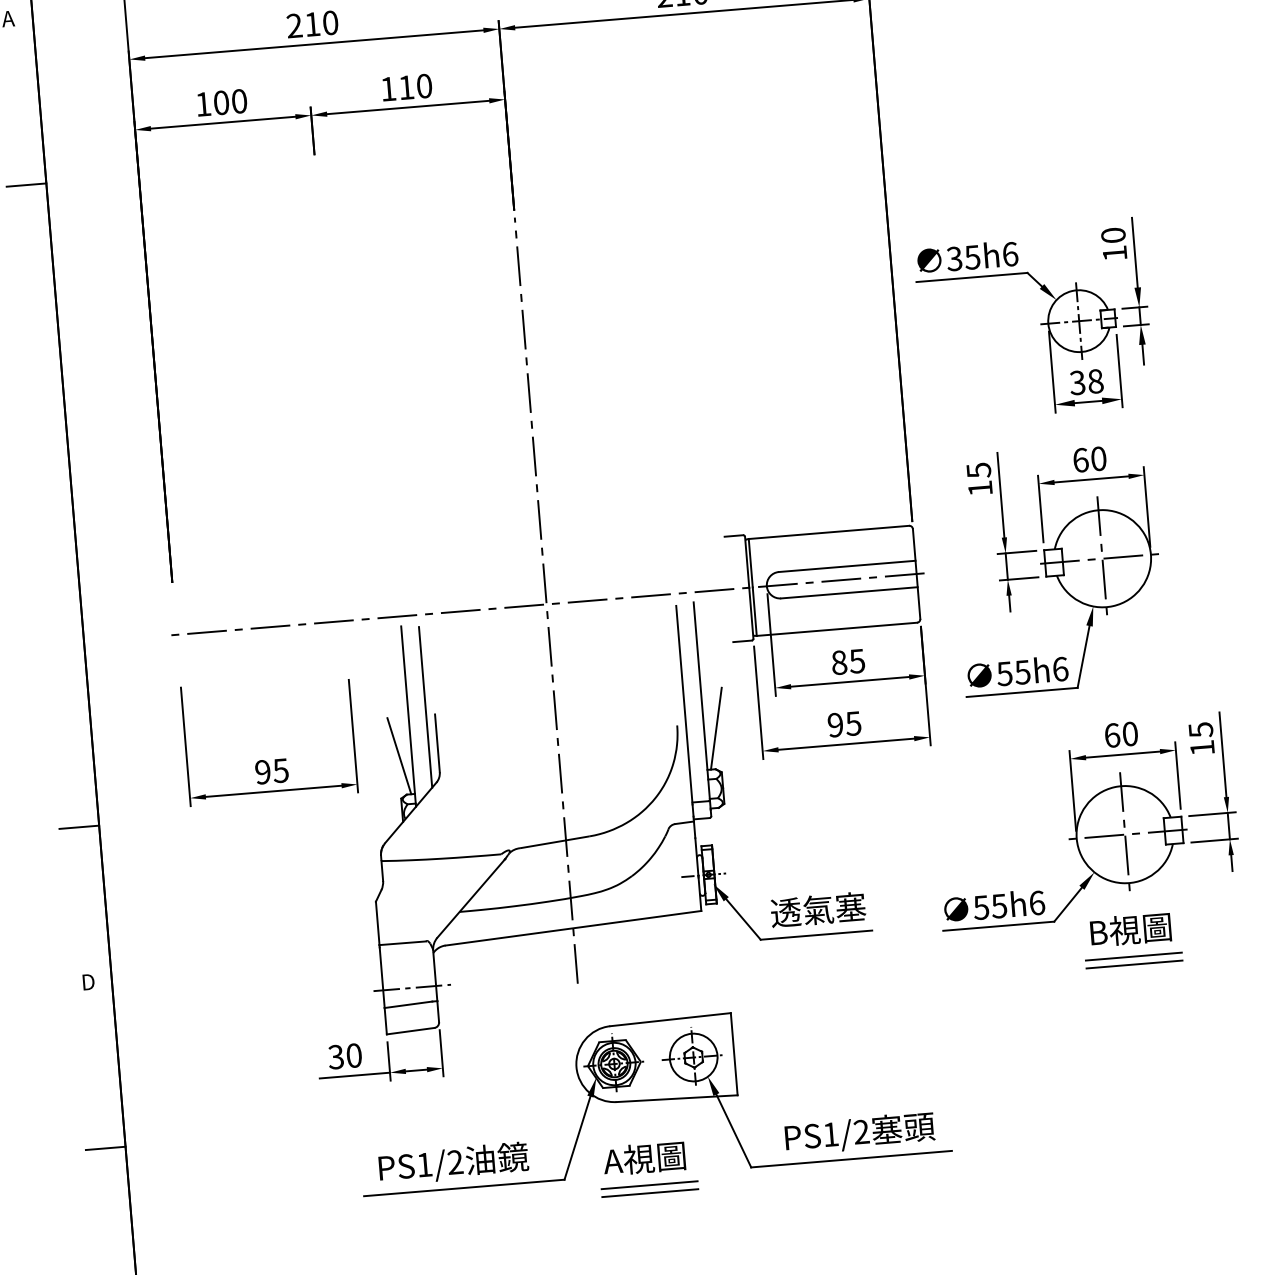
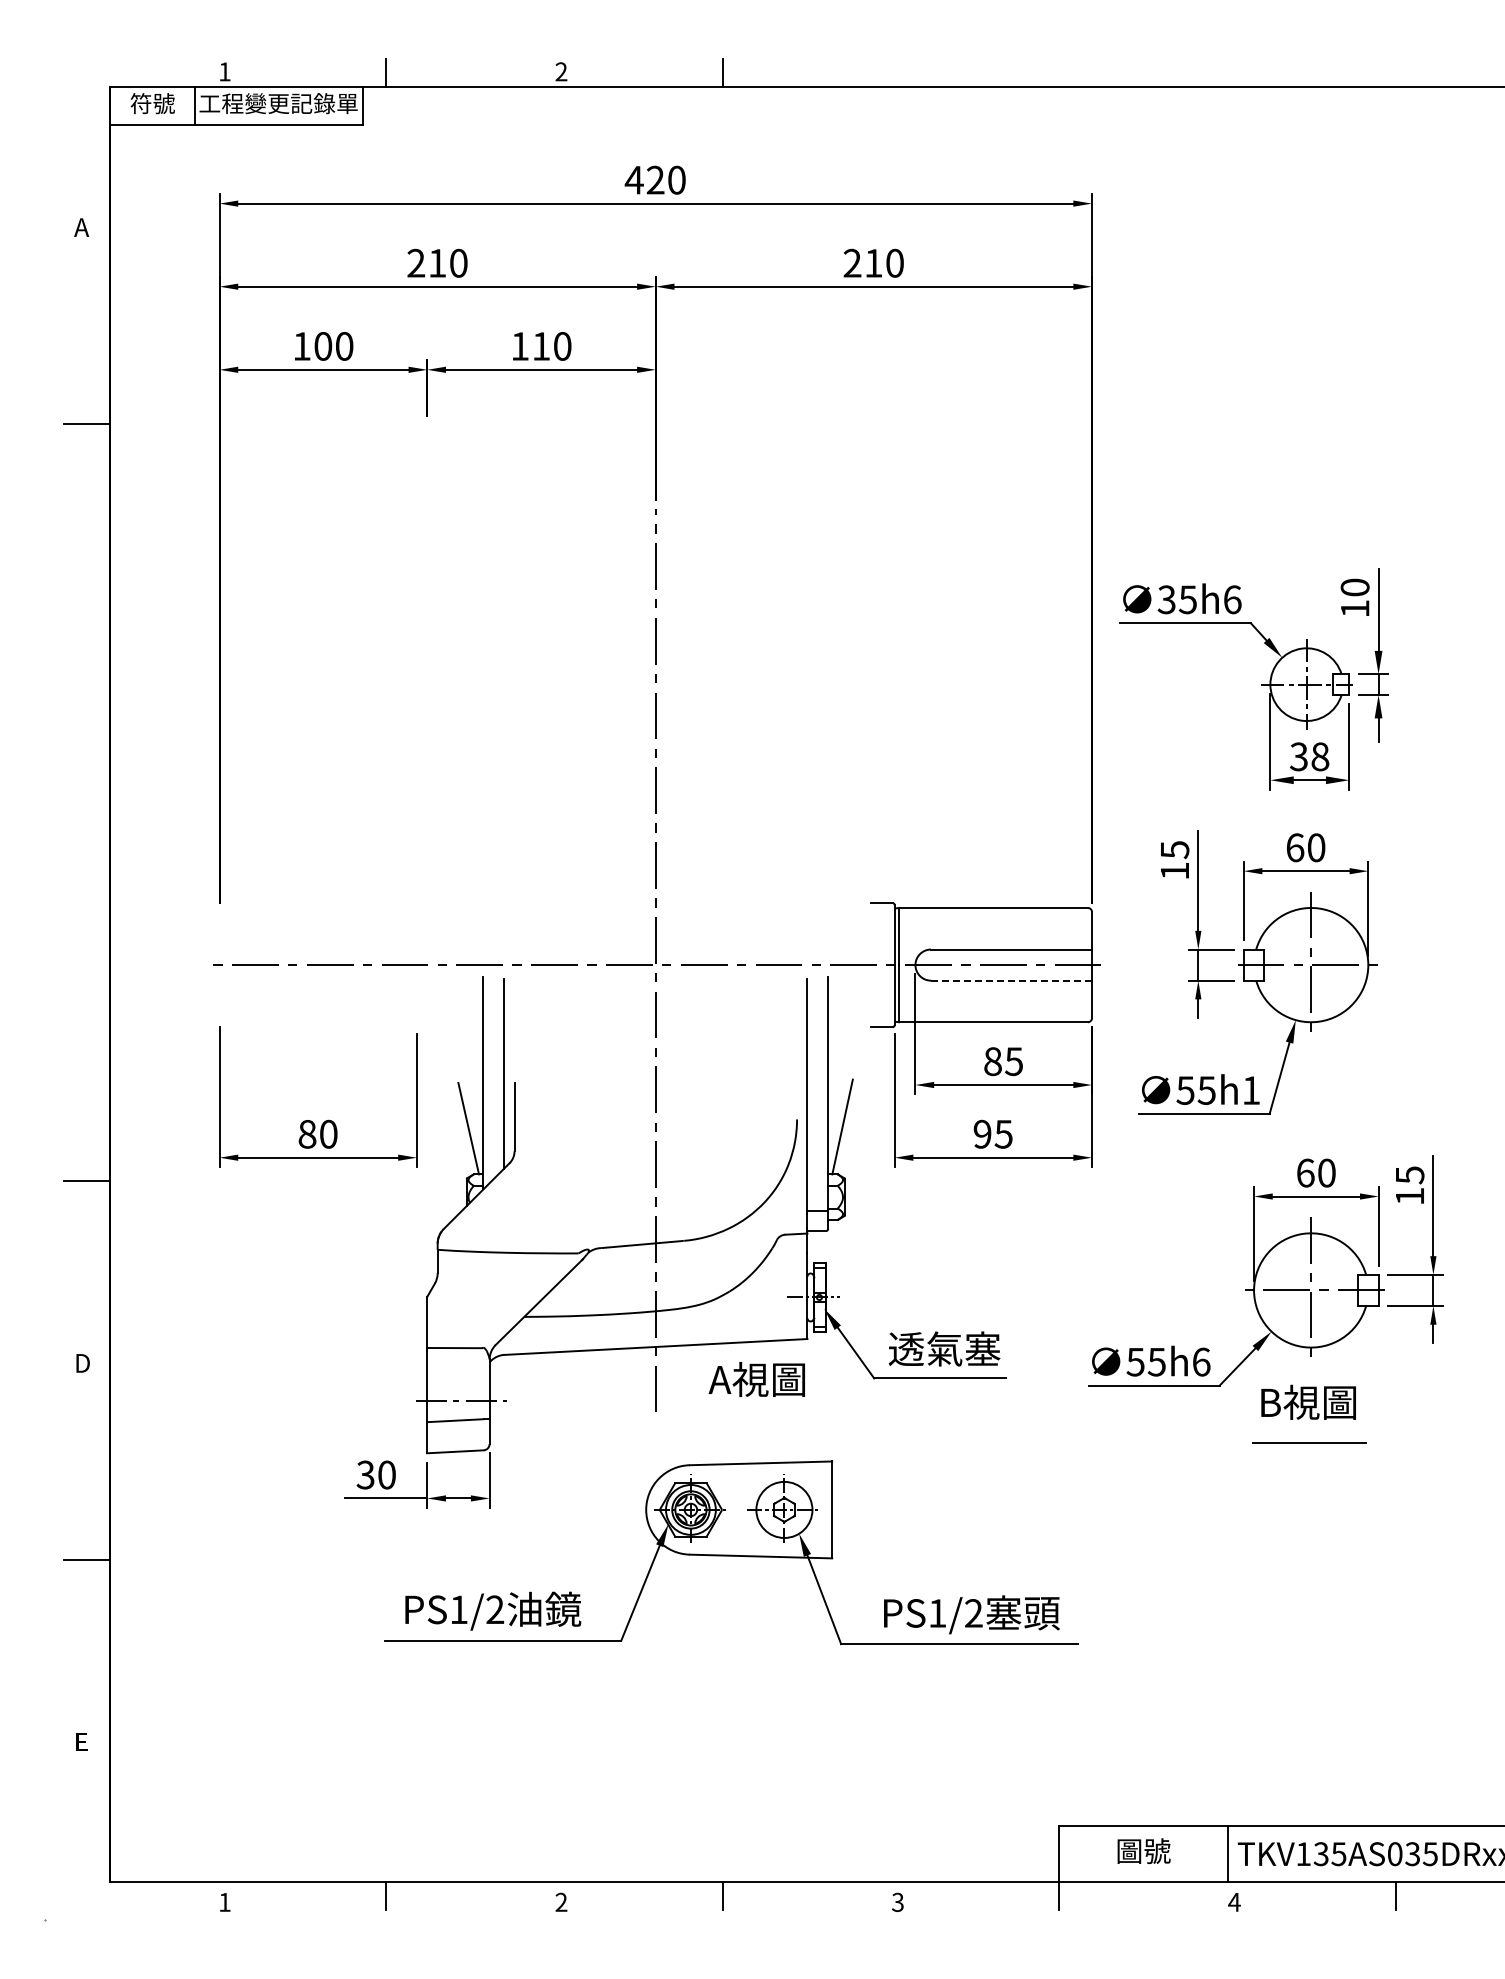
line: (850, 592) -> (1012, 980), solid -> dashed
text: (1060, 669) -> (1251, 1090), 55h6 -> 55h1
text: (271, 770) -> (317, 1133), 95 -> 80
line: (1133, 956) -> (1309, 1434), removed
text: (644, 1158) -> (756, 1379), moved
line: (649, 1185) -> (720, 1655), removed
line: (650, 1193) -> (720, 1664), removed

